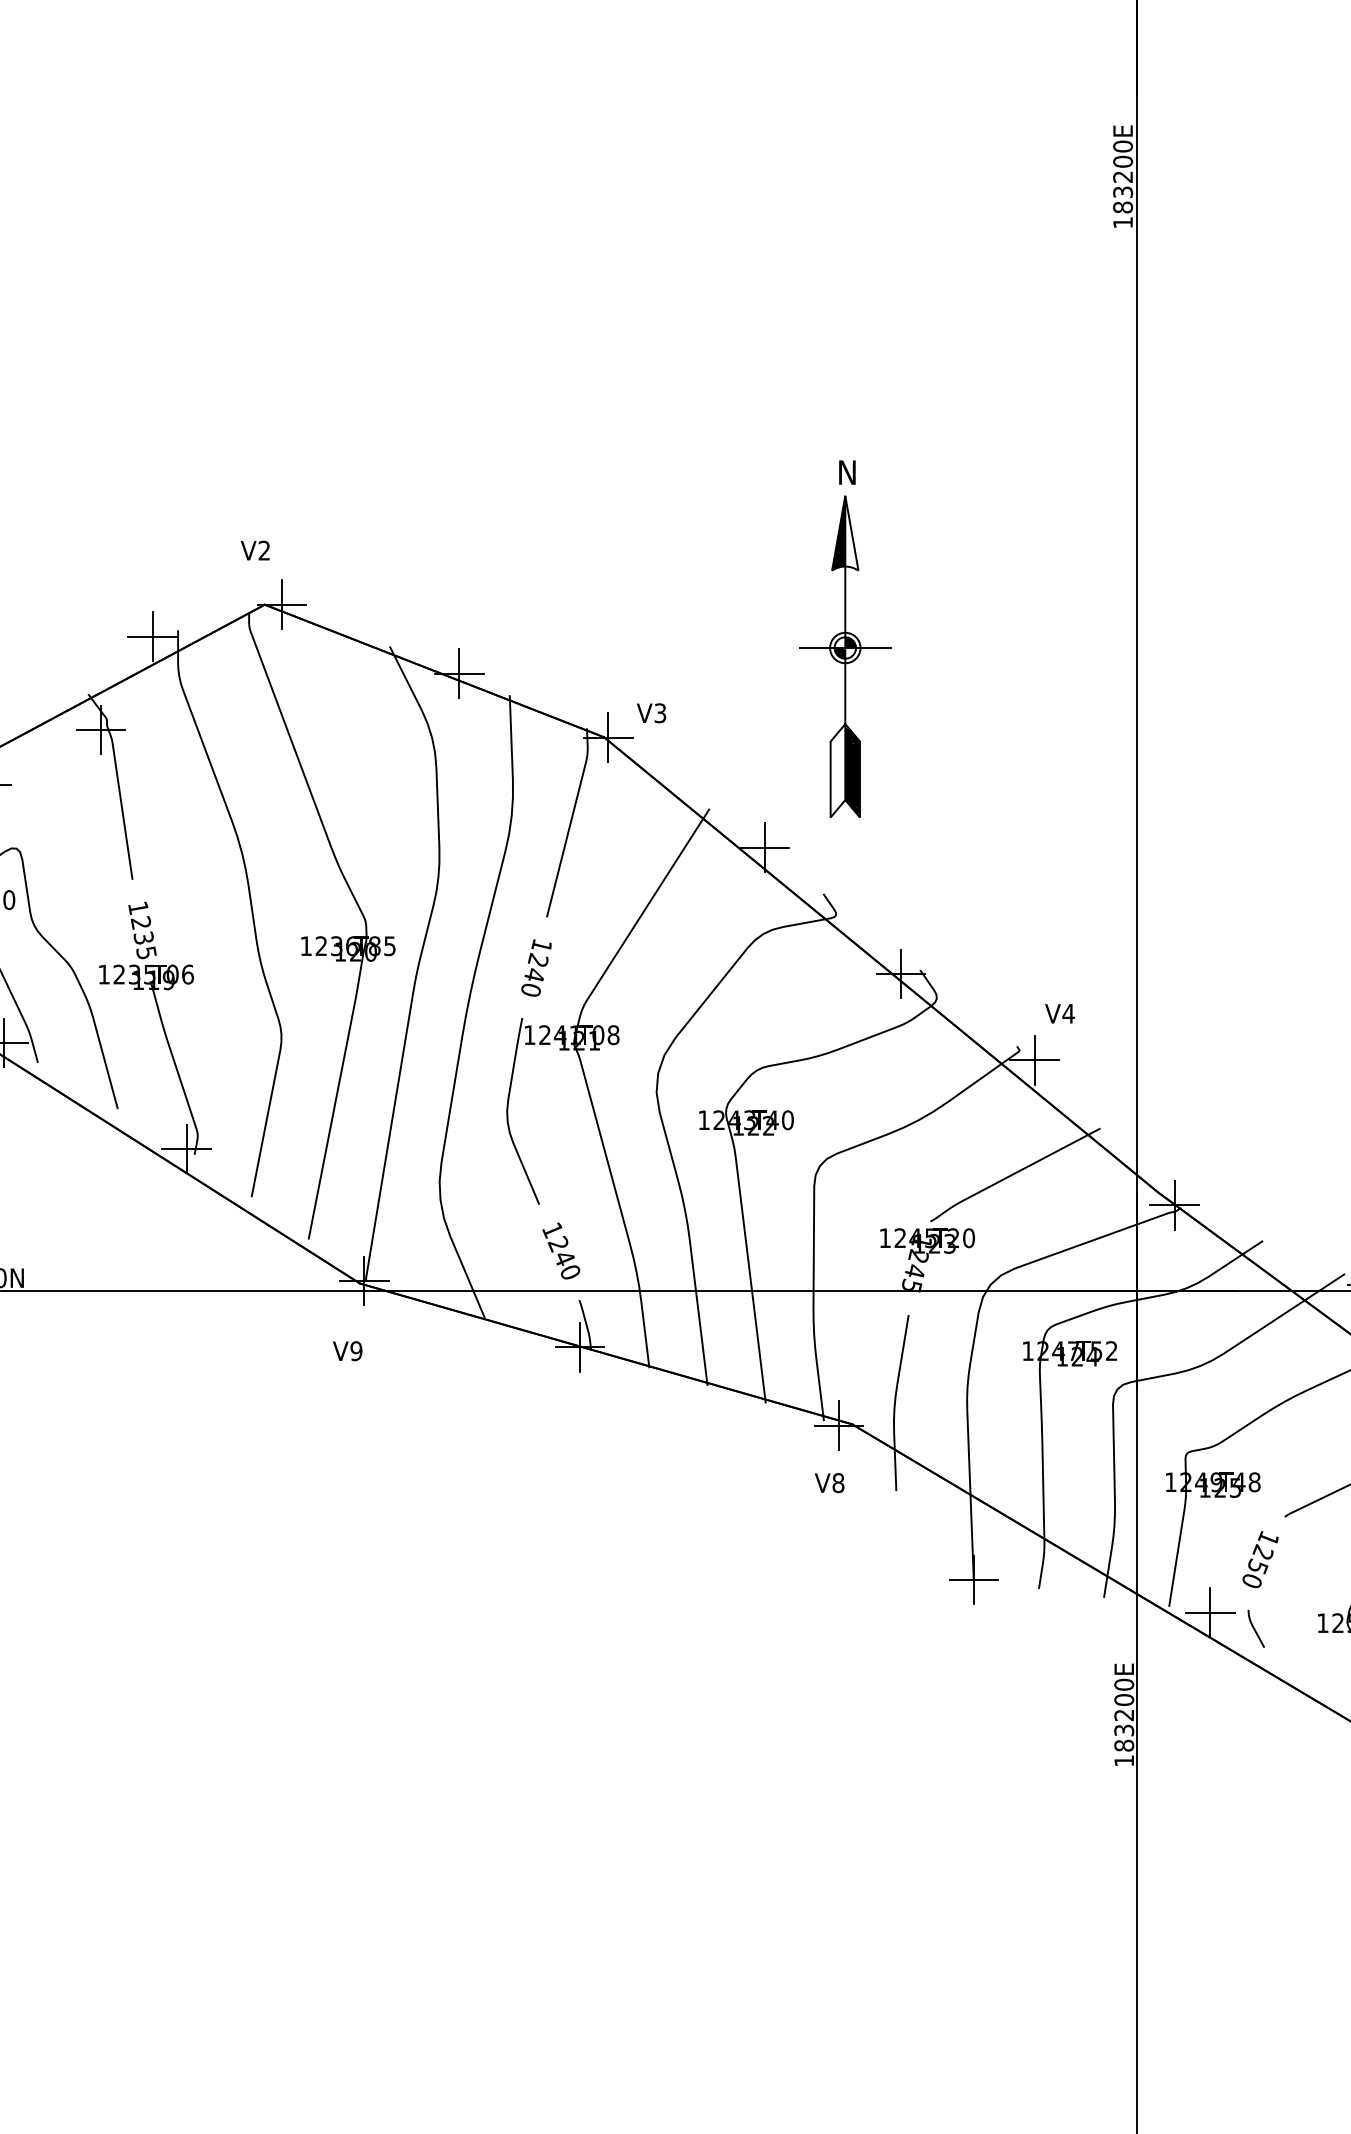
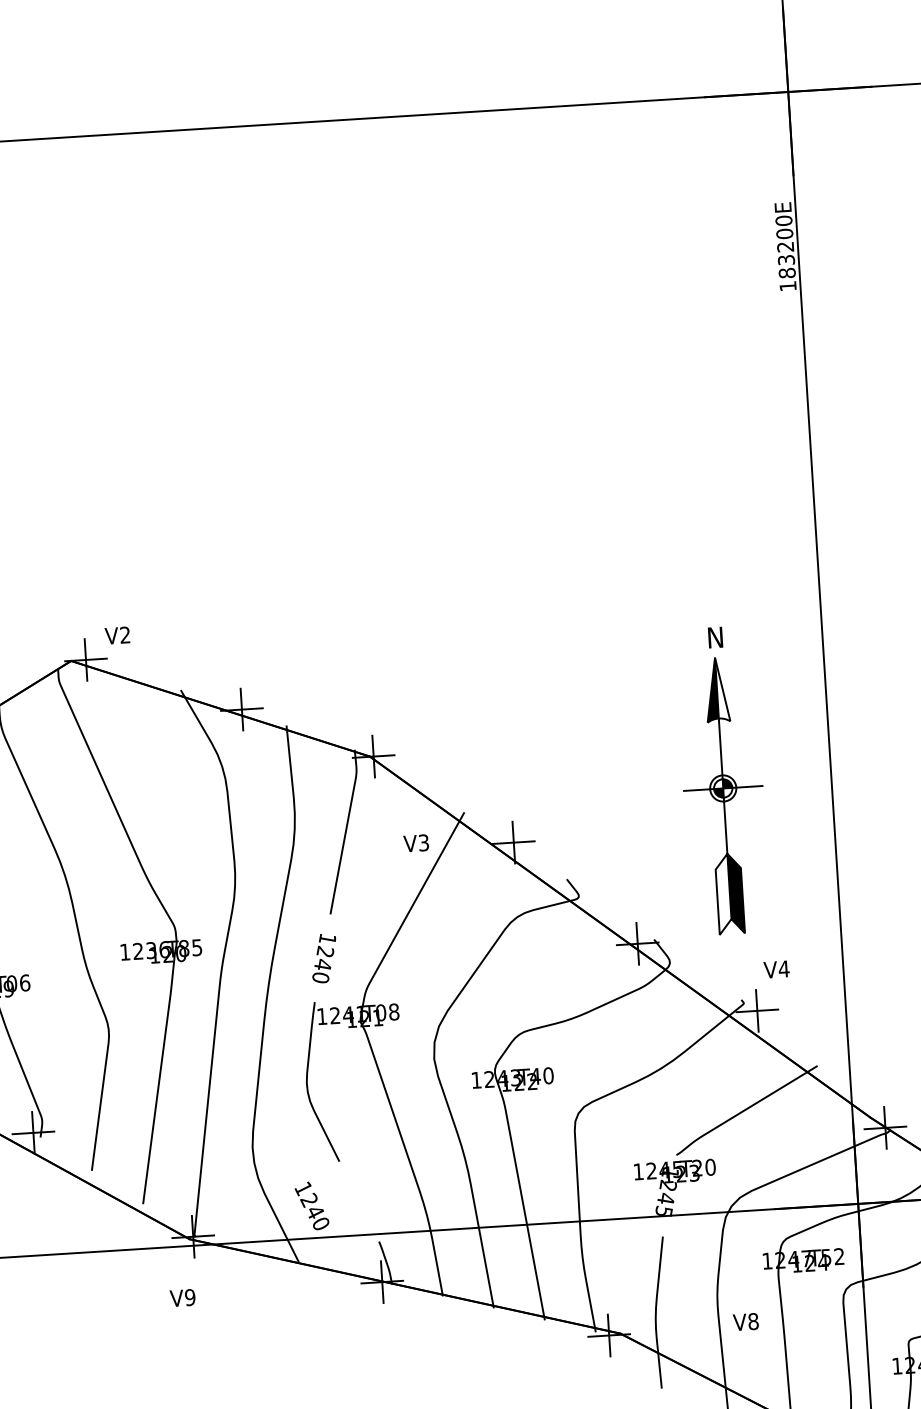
text: (254, 550) -> (116, 635), moved
part: (845, 638) -> (722, 780), moved
text: (651, 713) -> (416, 843), moved
text: (561, 1250) -> (312, 1205), moved
text: (829, 1483) -> (745, 1322), moved

